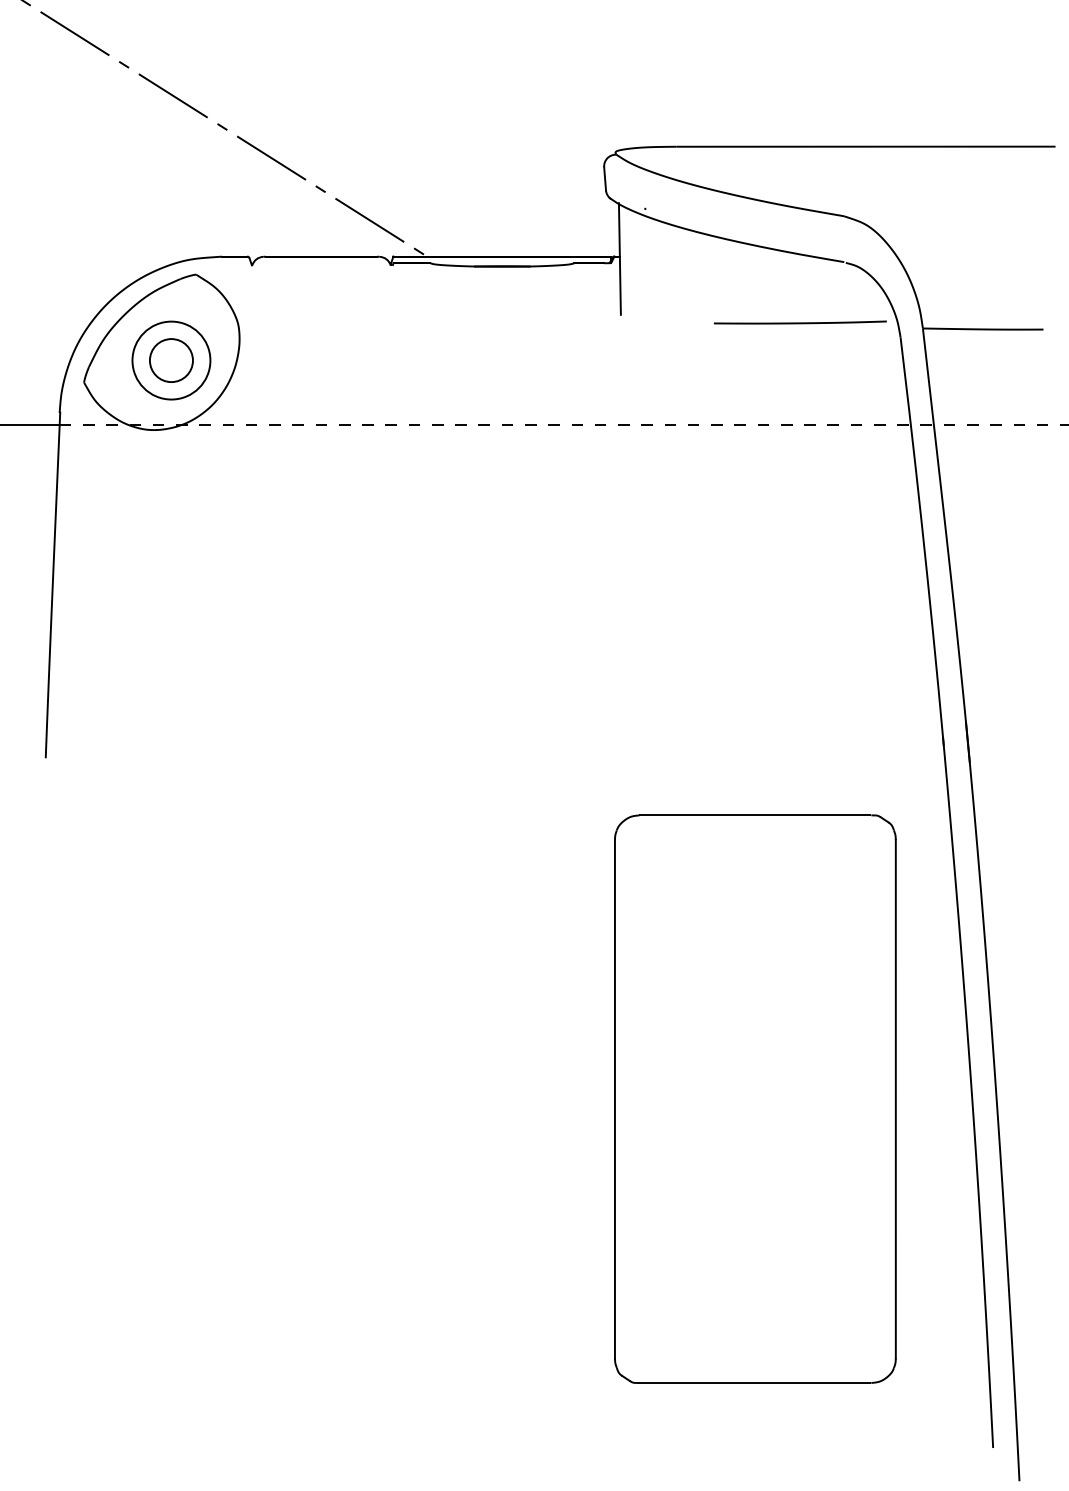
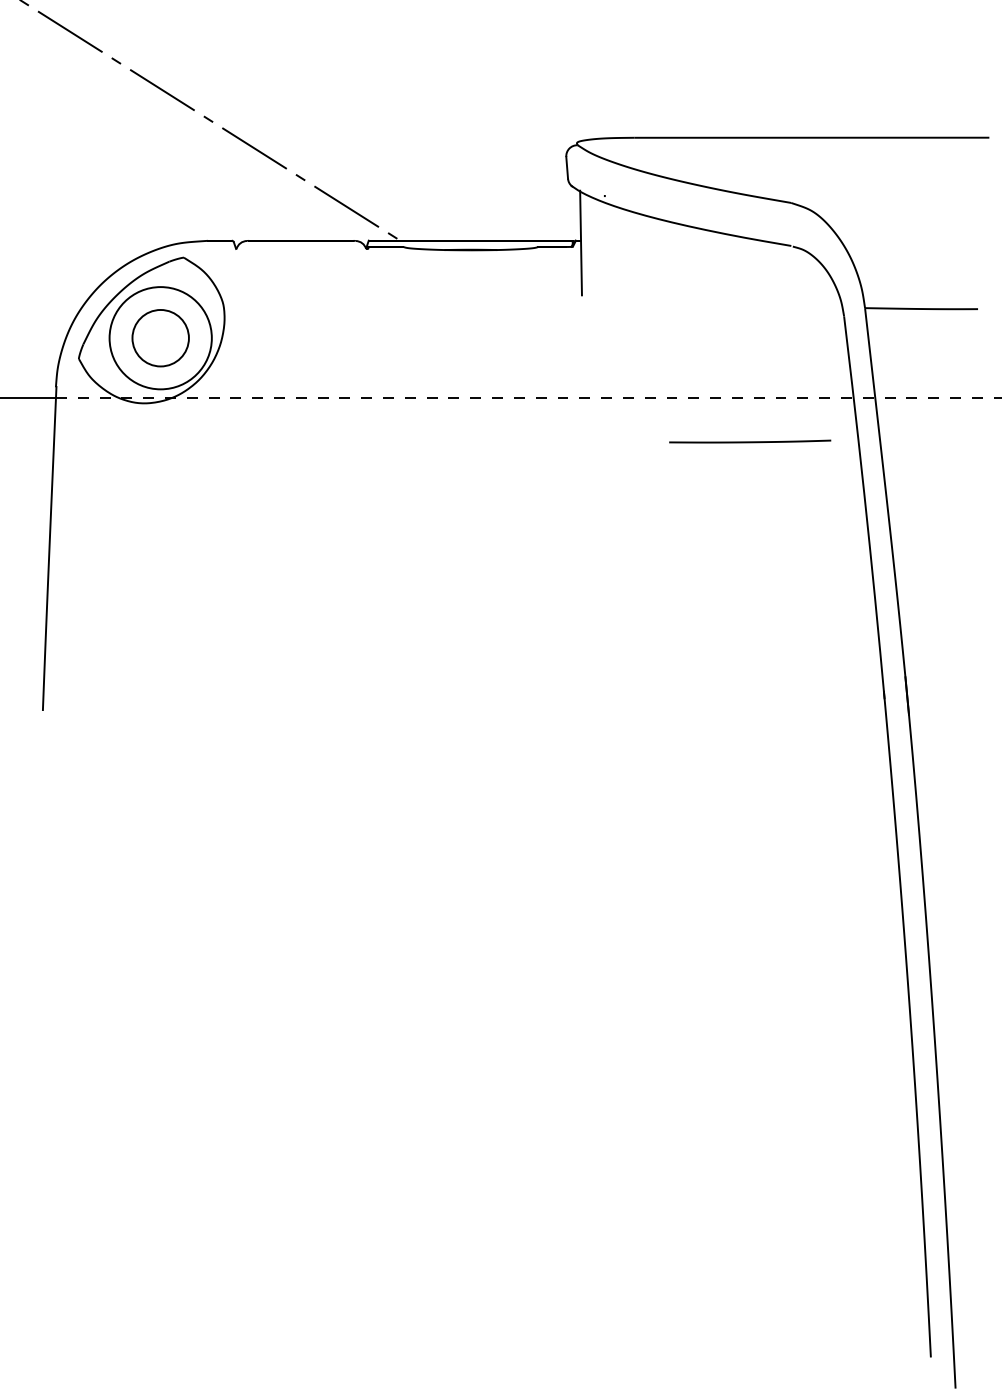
line: (800, 322) -> (750, 441), moved
circle: (171, 359) -> (160, 337), size x1.4
circle: (171, 360) -> (160, 338), size x1.4
part: (754, 1099) -> (707, 1030), removed

